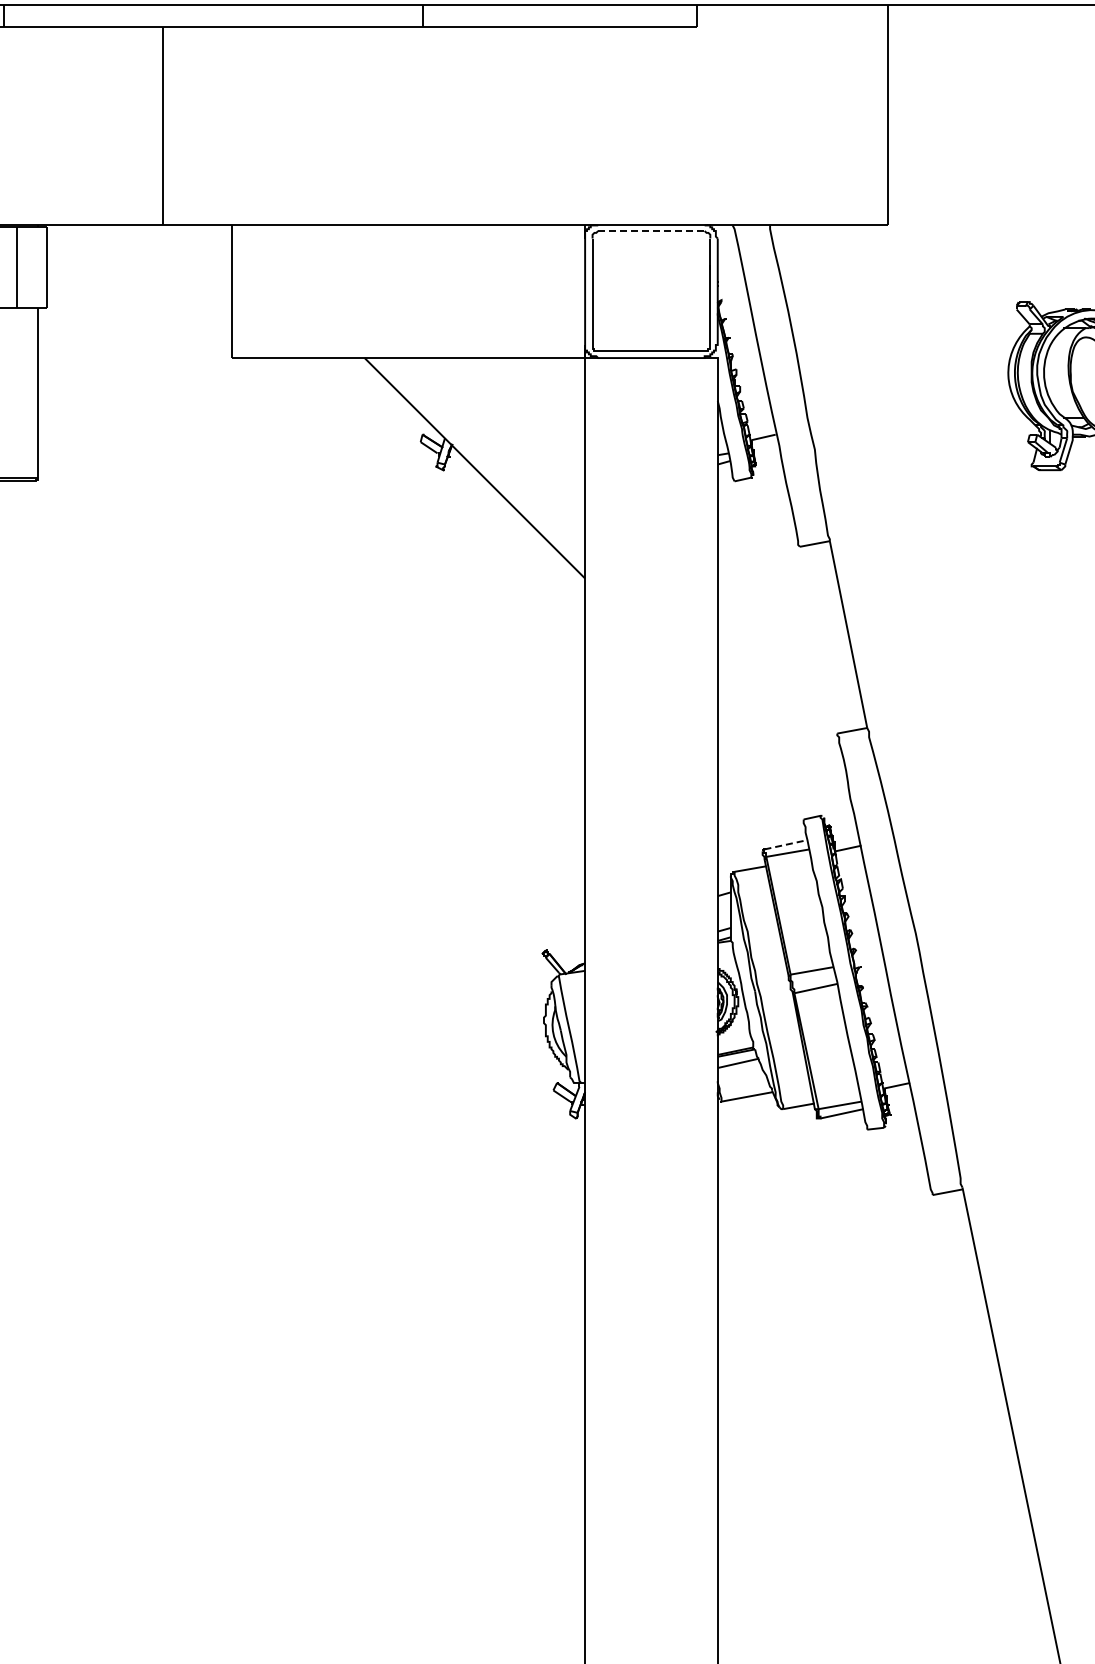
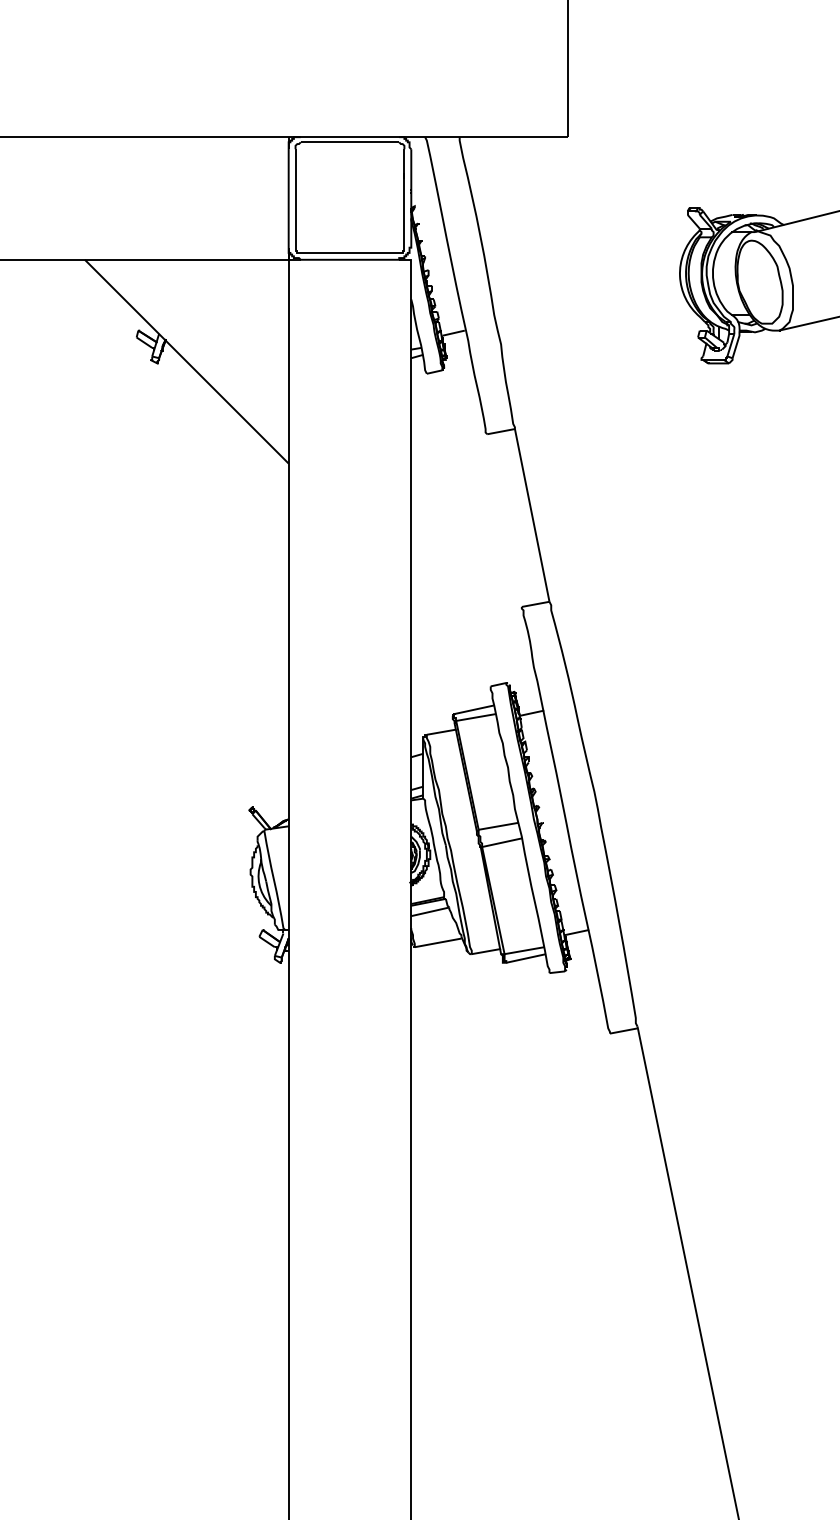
line: (651, 231) -> (350, 142), dashed -> solid
line: (786, 844) -> (474, 709), dashed -> solid

